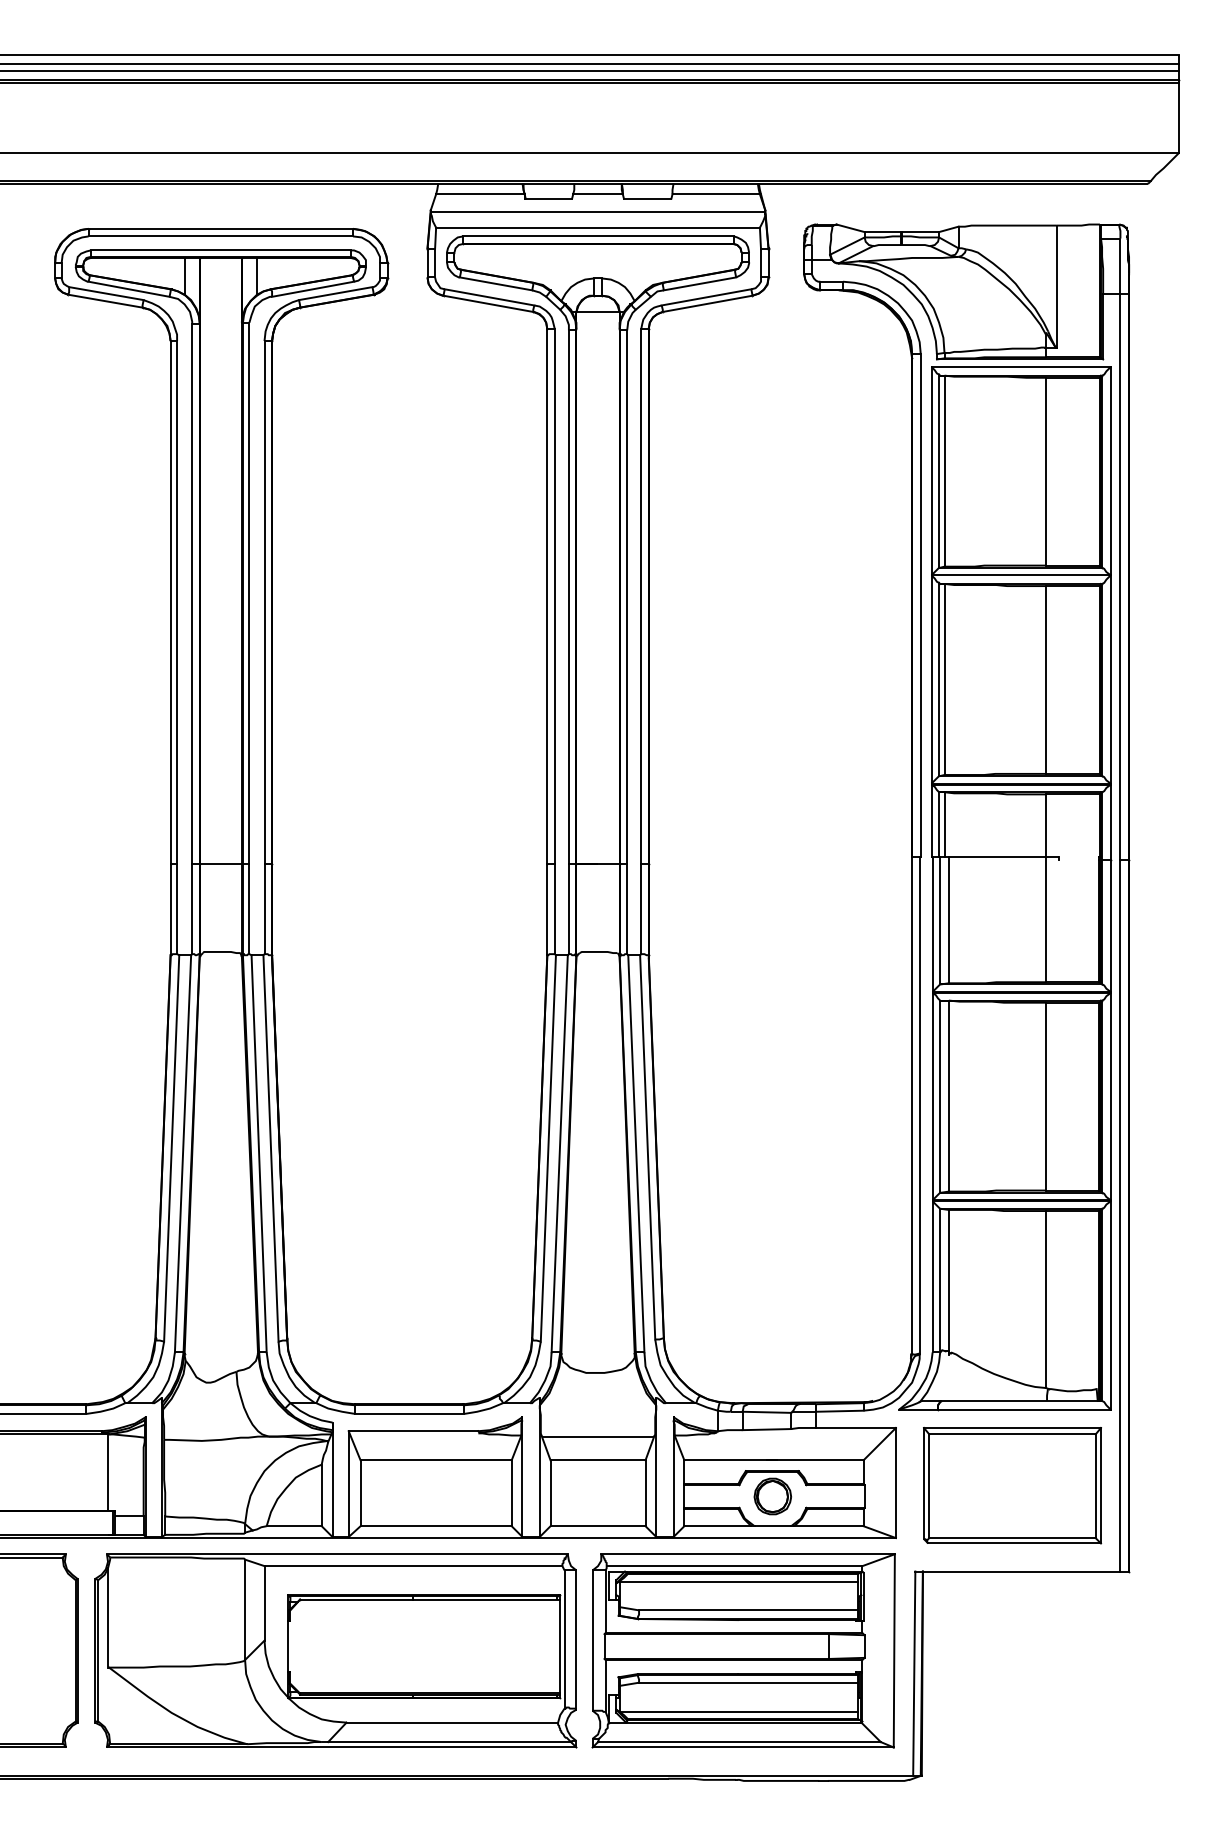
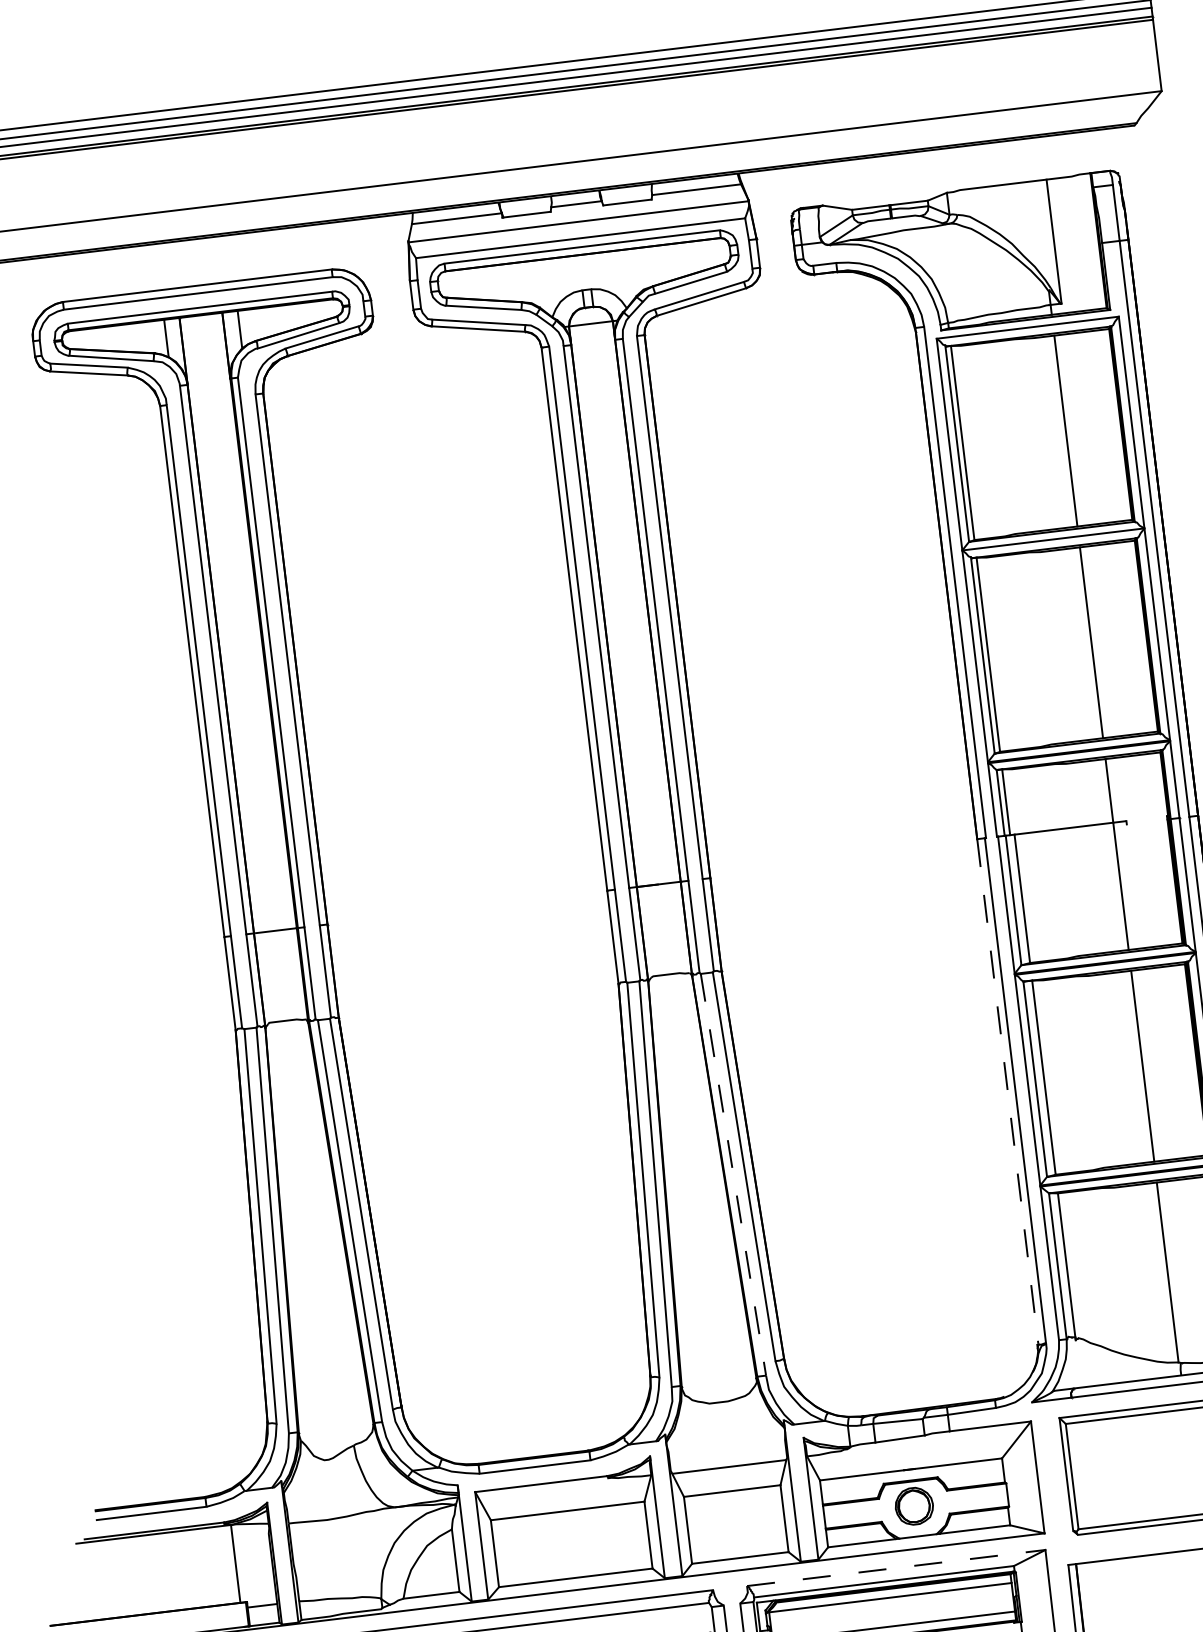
line: (912, 1105) -> (1008, 1091), solid -> dashed
line: (636, 1153) -> (733, 1174), solid -> dashed
line: (748, 1554) -> (896, 1568), solid -> dashed

